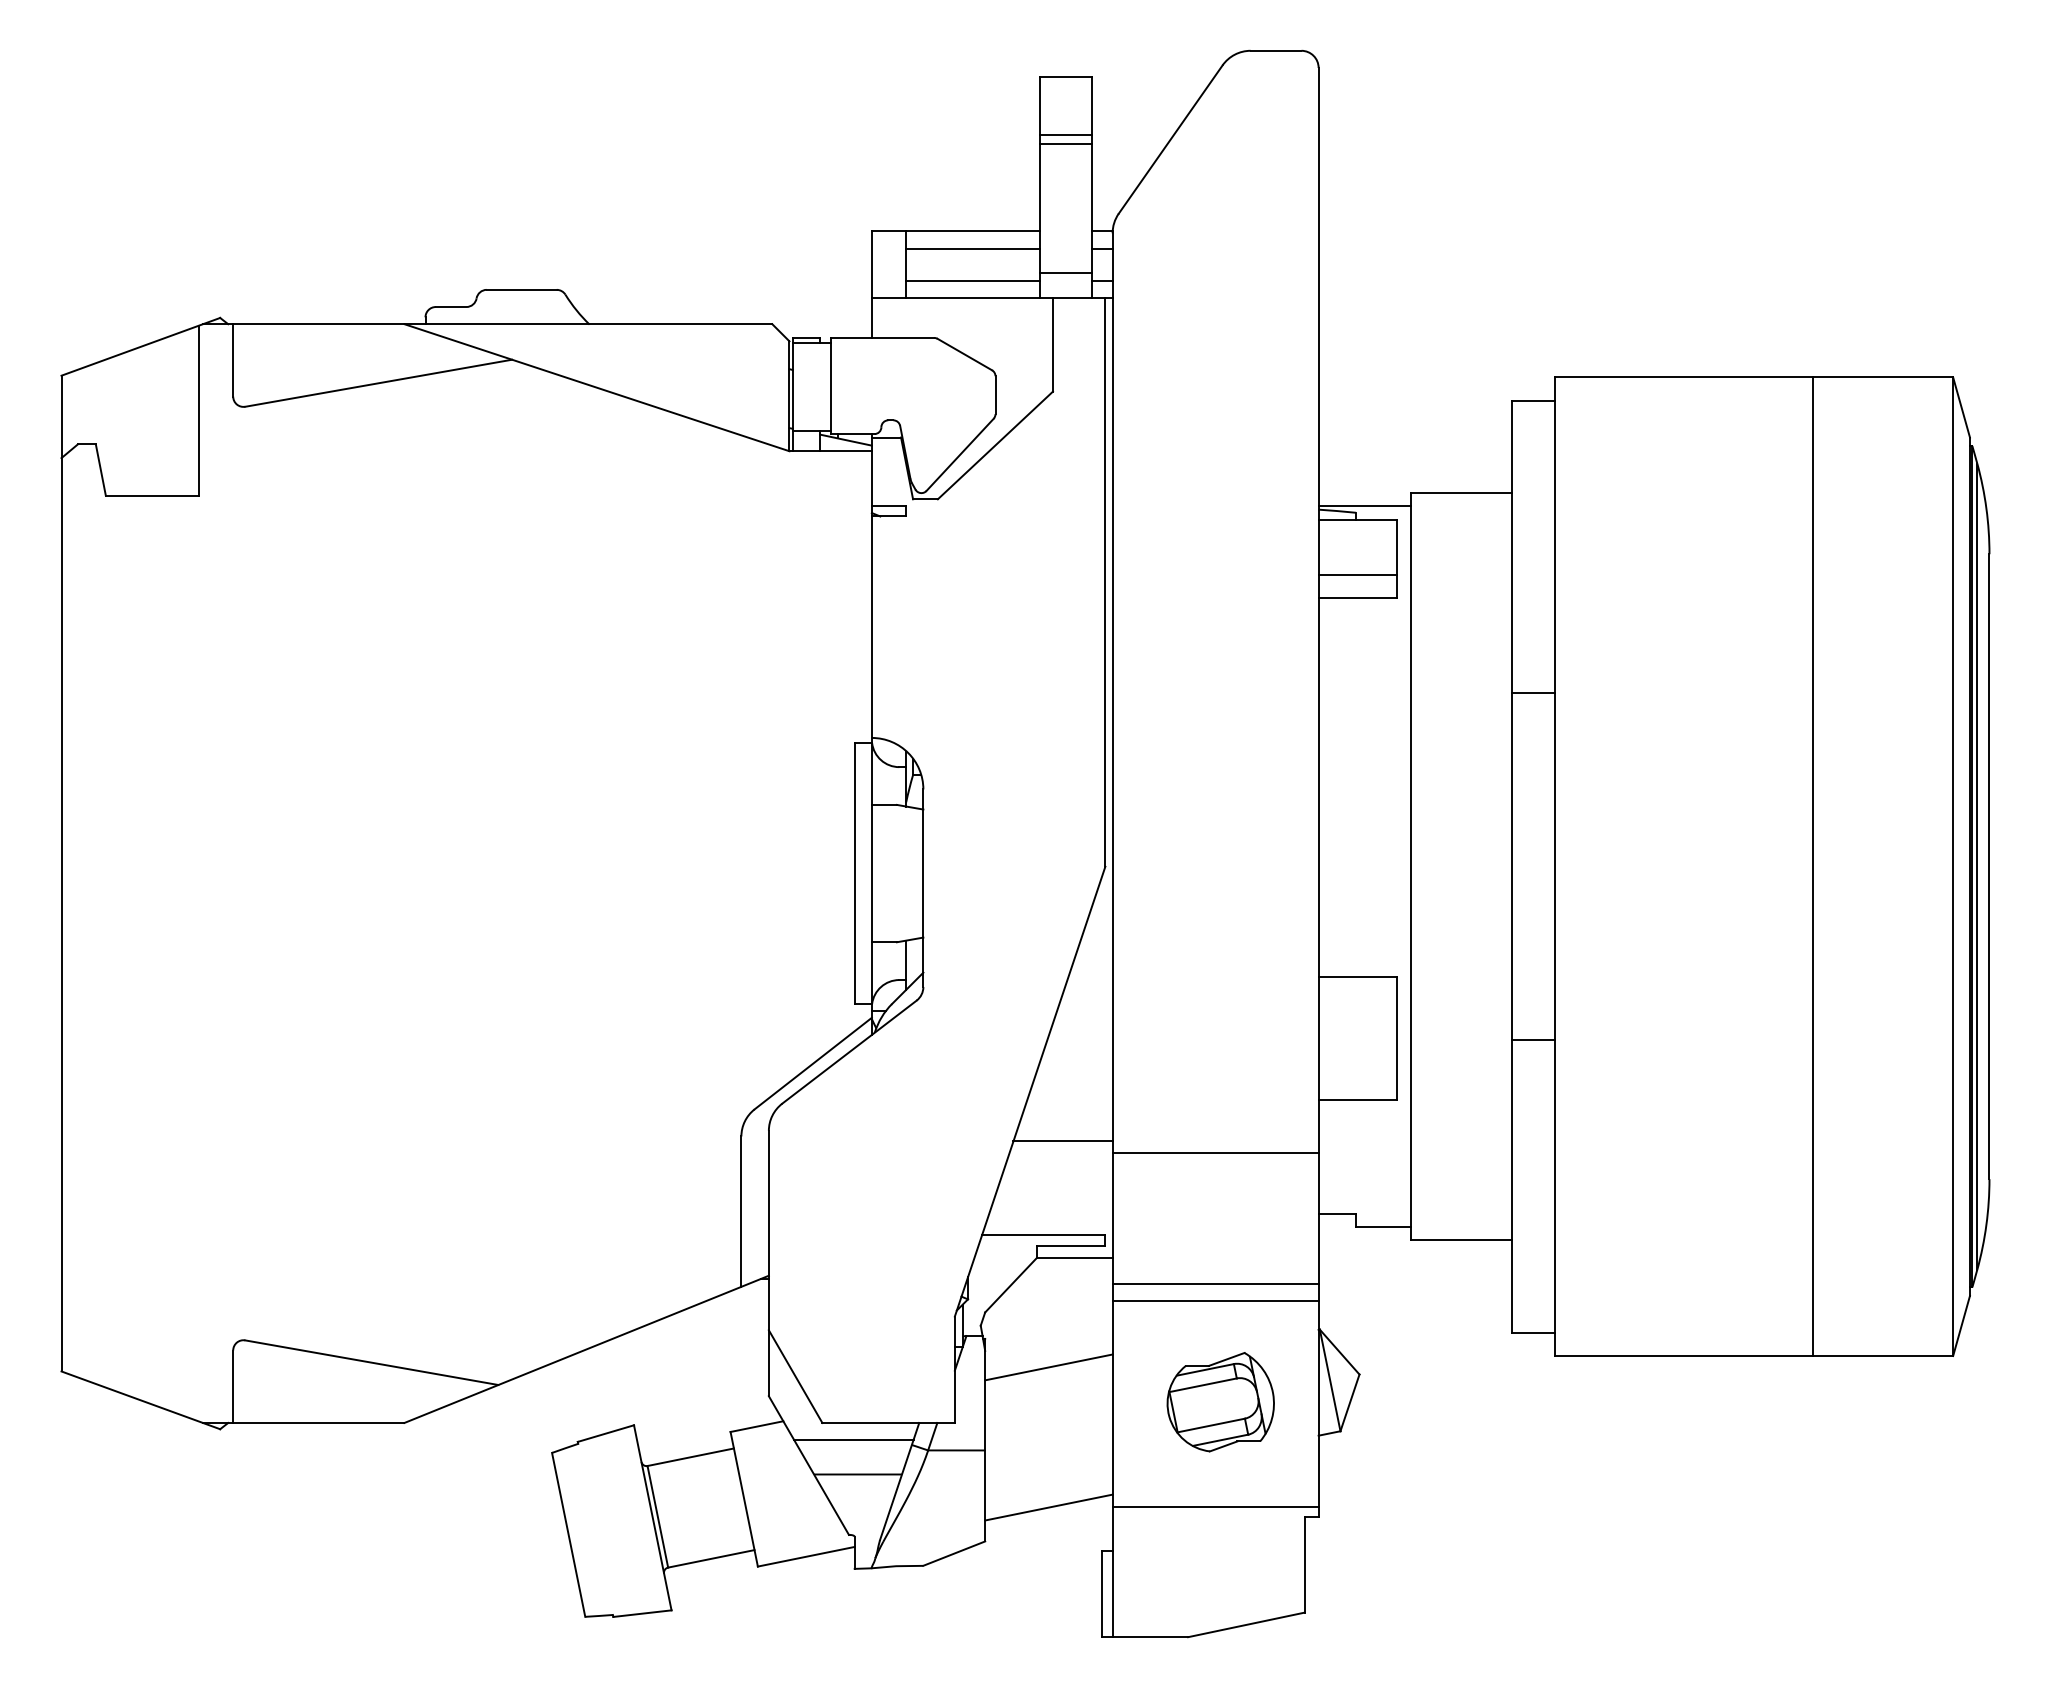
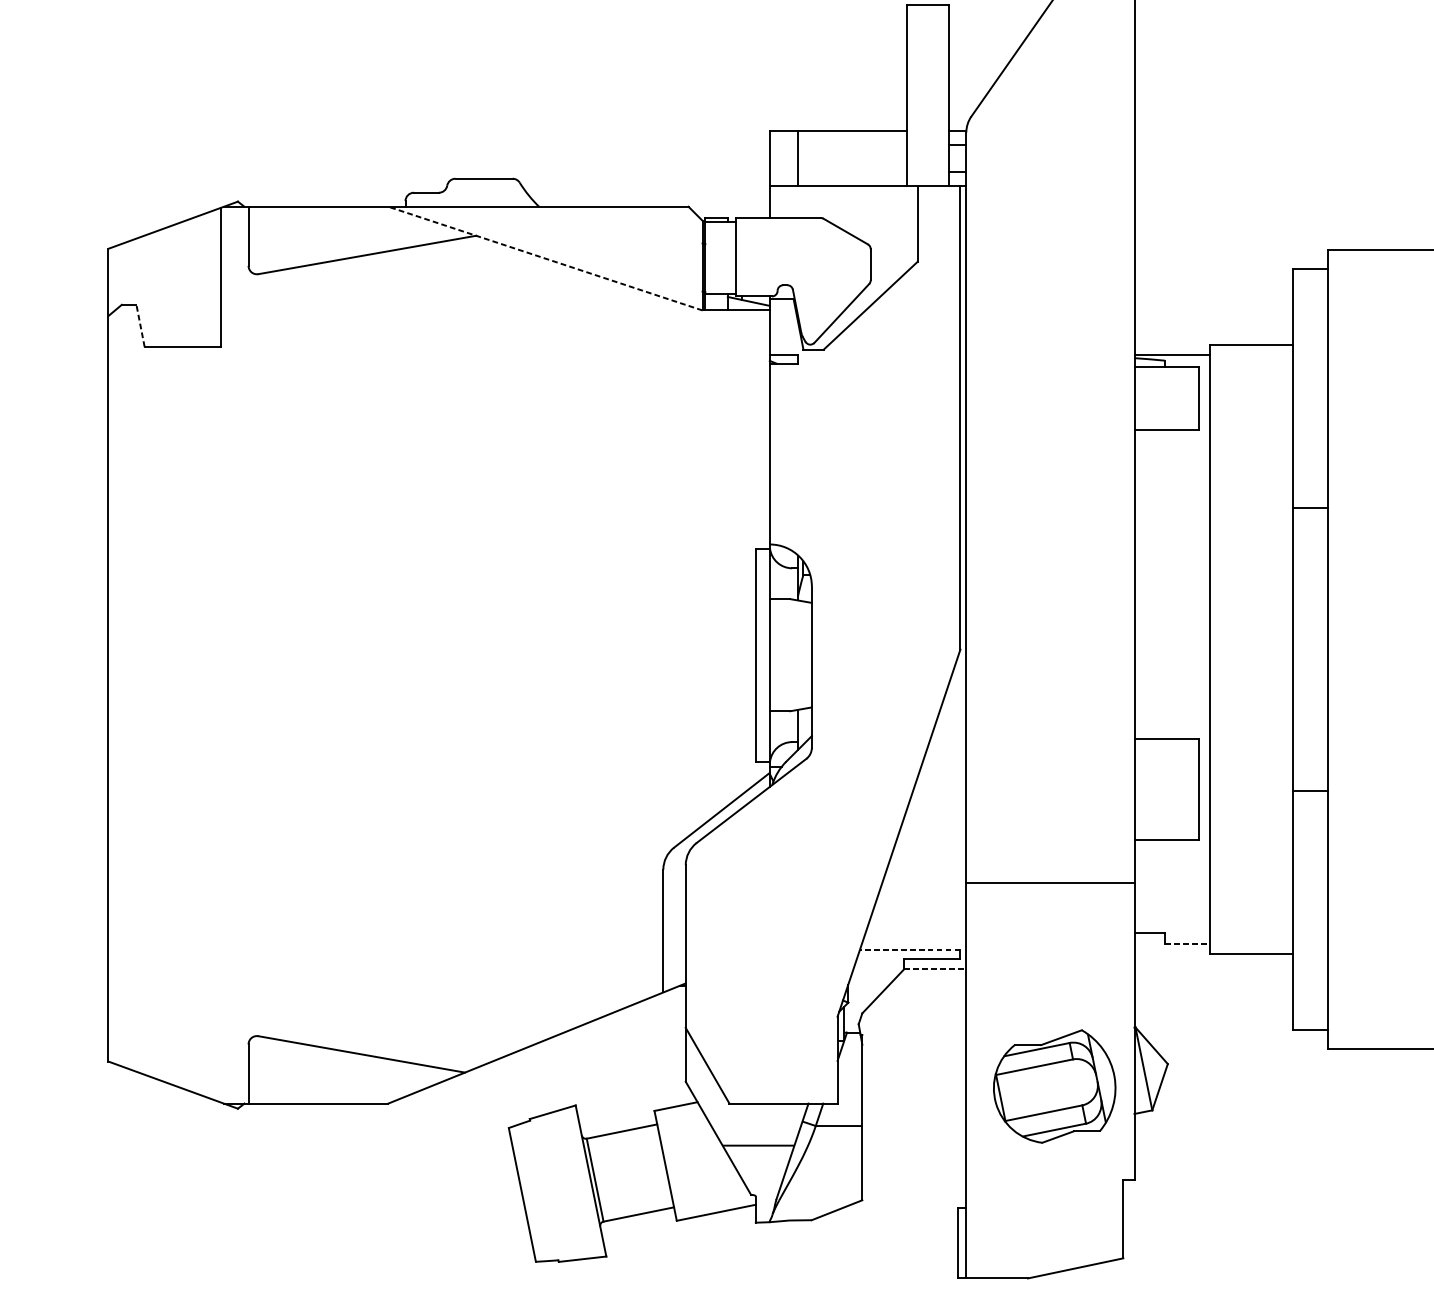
line: (1065, 135) -> (927, 52), removed
line: (1065, 144) -> (927, 60), removed
line: (973, 248) -> (852, 144), removed
line: (1065, 272) -> (927, 164), removed
line: (973, 281) -> (852, 171), removed
line: (596, 387) -> (545, 258), solid -> dashed
line: (100, 469) -> (140, 325), solid -> dashed
line: (1357, 575) -> (1166, 411), removed
line: (1062, 1141) -> (925, 873), removed
line: (1384, 1227) -> (1188, 944), solid -> dashed
line: (1043, 1235) -> (909, 950), solid -> dashed
line: (1074, 1258) -> (935, 969), solid -> dashed
line: (1215, 1283) -> (1050, 989), removed
line: (1215, 1300) -> (1050, 1003), removed
line: (1048, 1367) -> (914, 1058), removed
part: (1220, 1402) -> (1054, 1086), size x1.4
line: (853, 1440) -> (754, 1117), removed
line: (1215, 1506) -> (1050, 1171), removed
line: (1048, 1507) -> (914, 1172), removed

